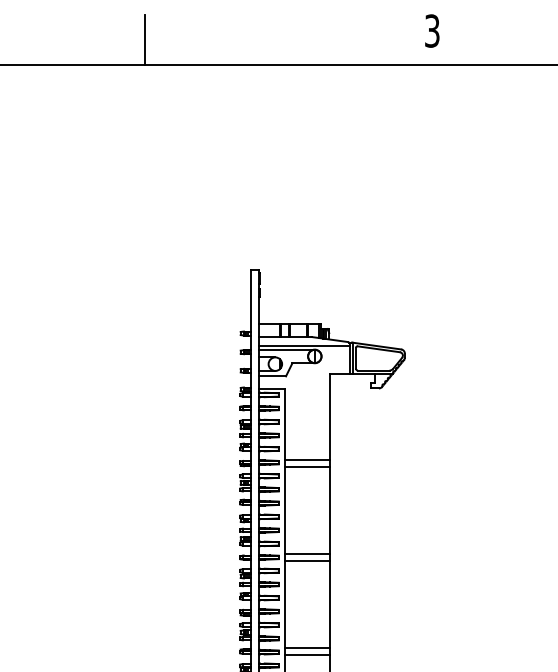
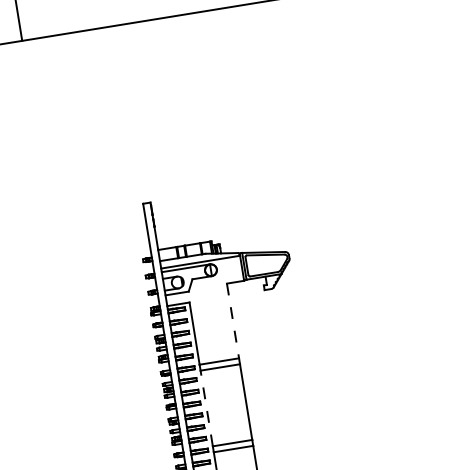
line: (330, 417) -> (233, 321), solid -> dashed
line: (284, 510) -> (206, 408), solid -> dashed

